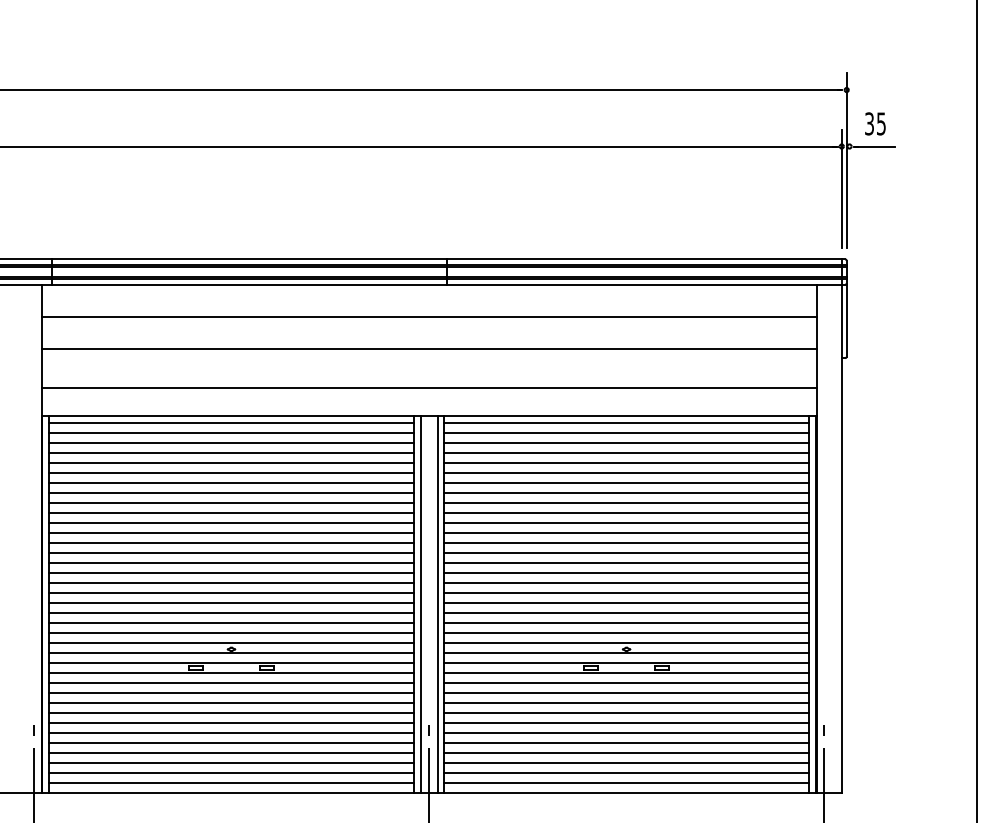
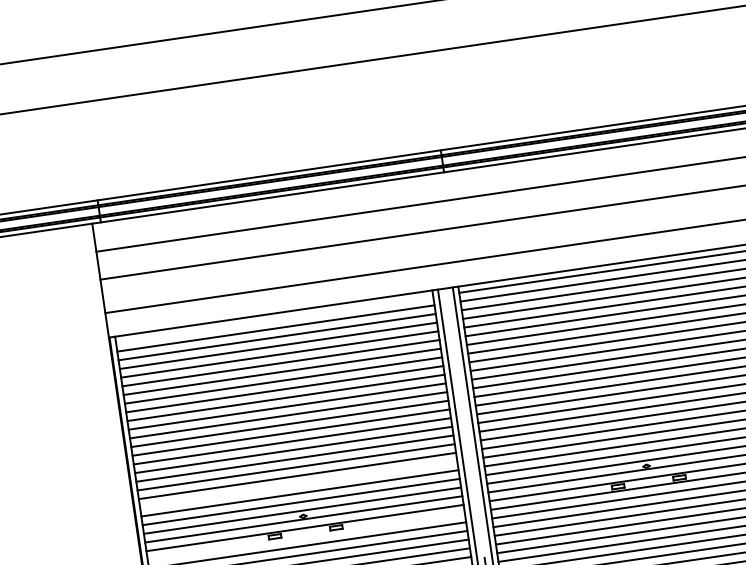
line: (231, 423) -> (274, 320), removed
line: (231, 612) -> (298, 484), removed
line: (231, 672) -> (306, 536), removed

